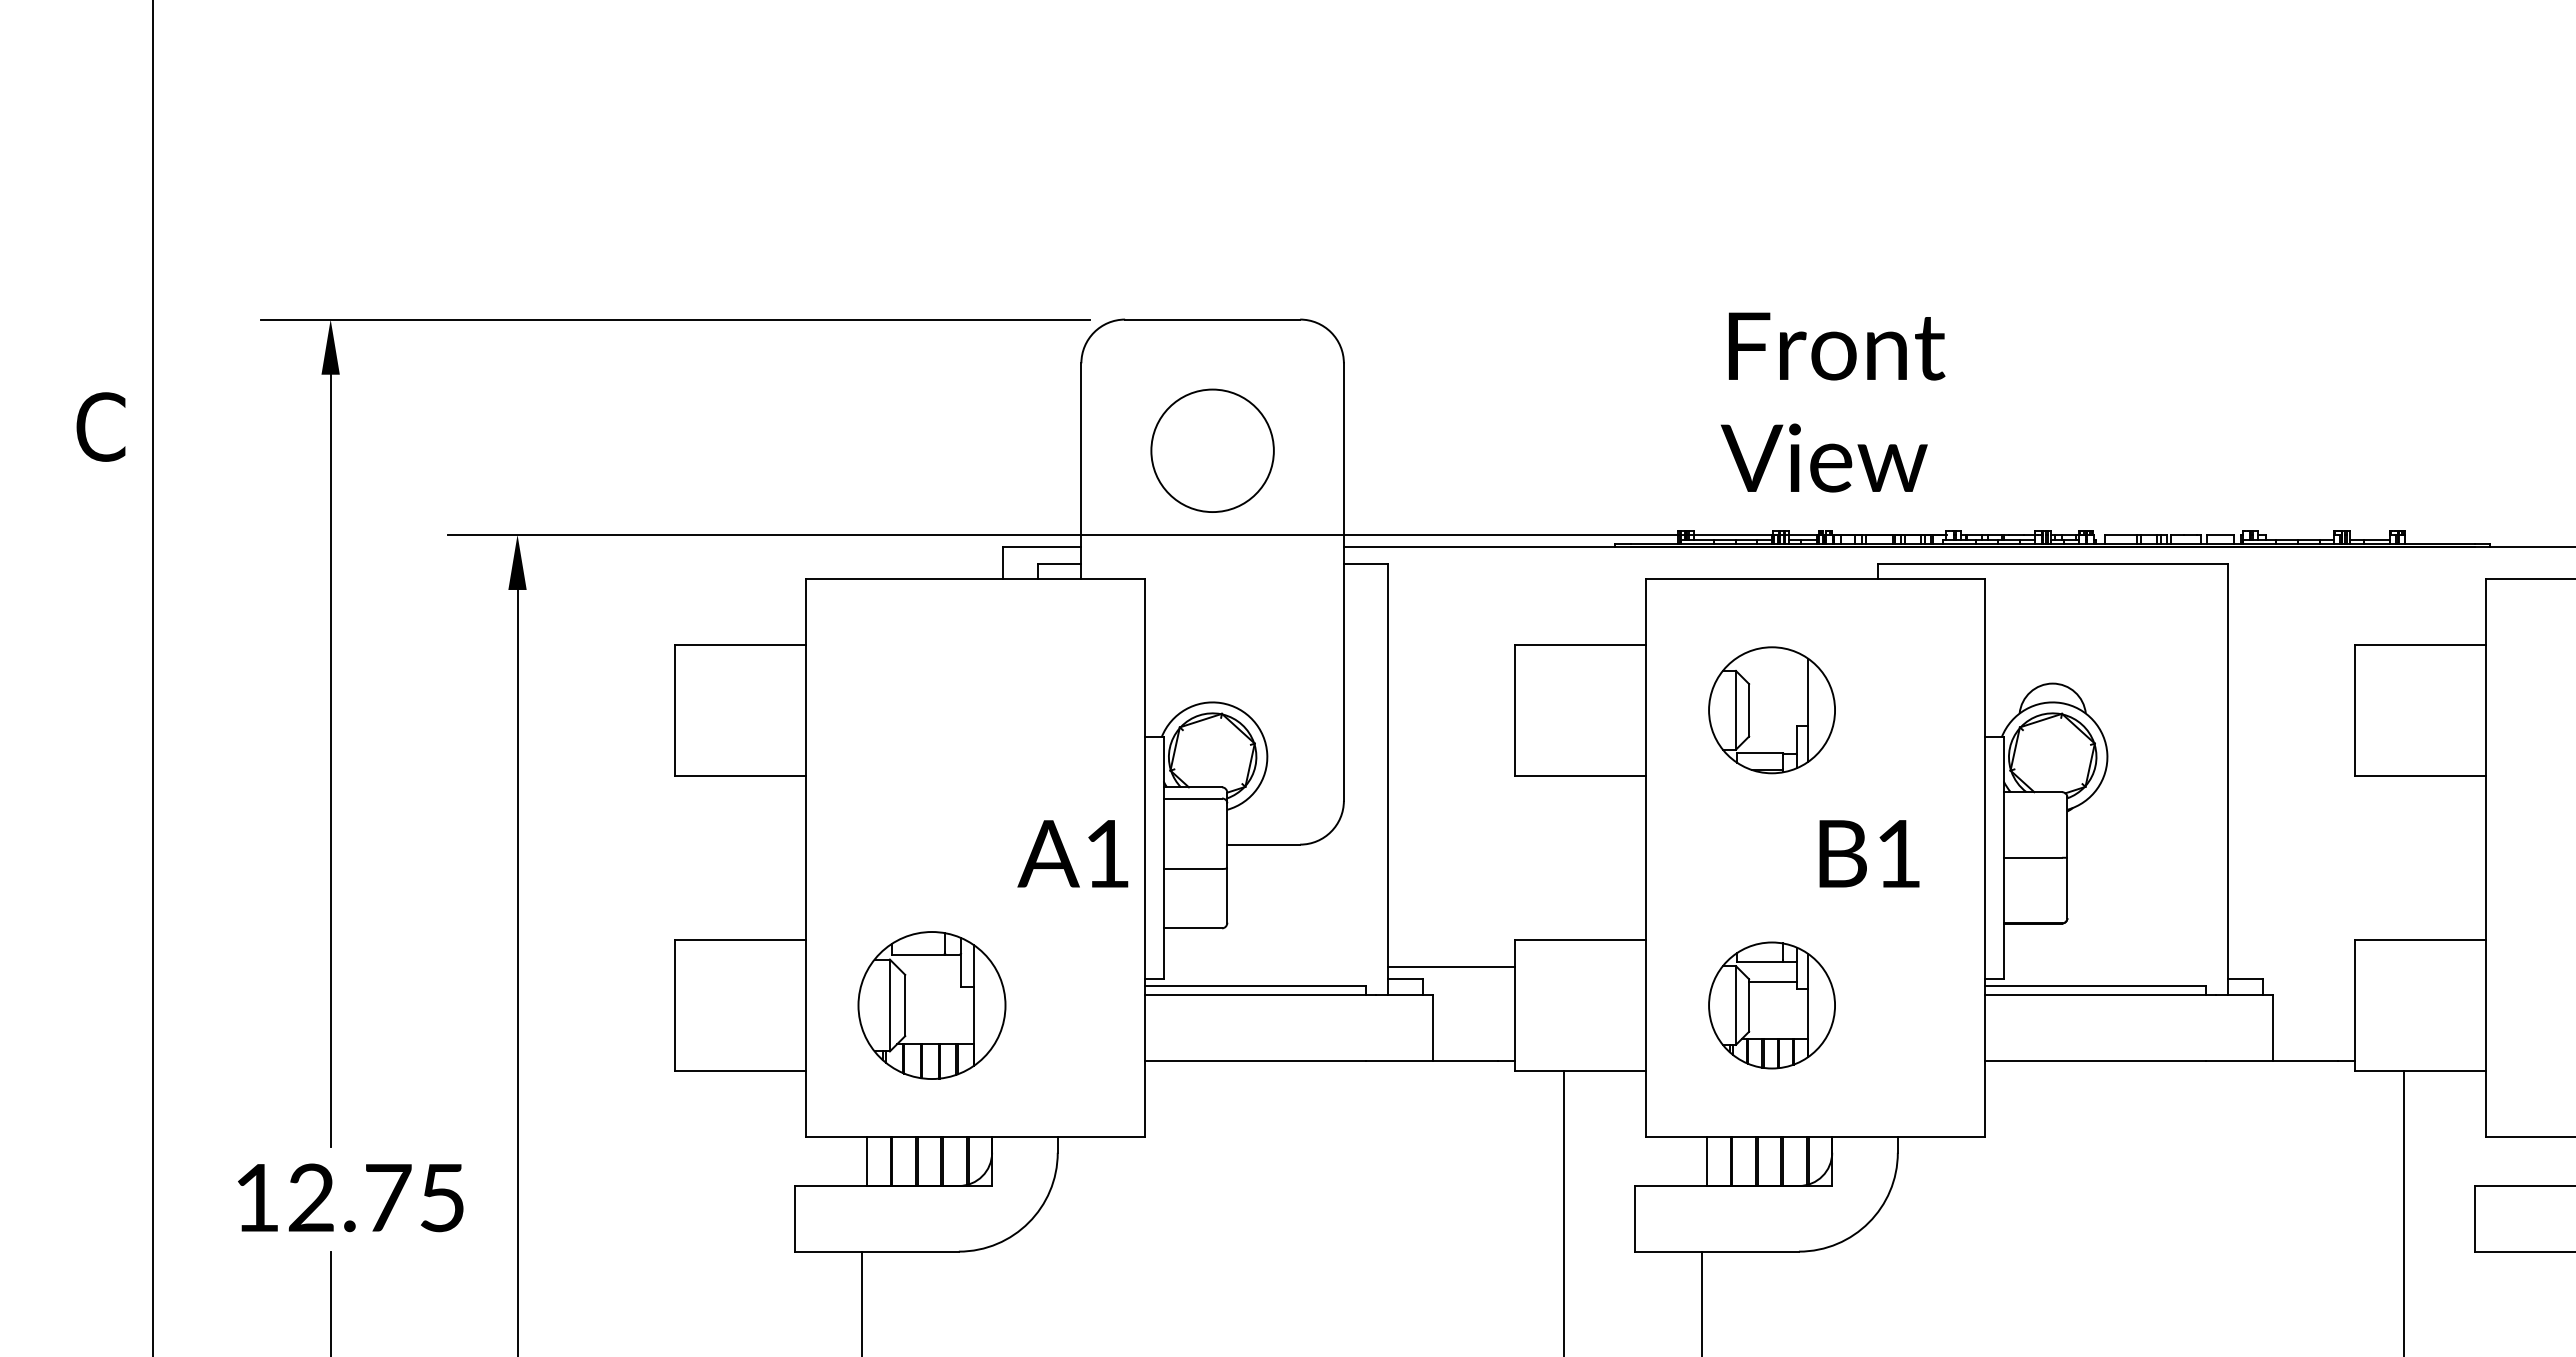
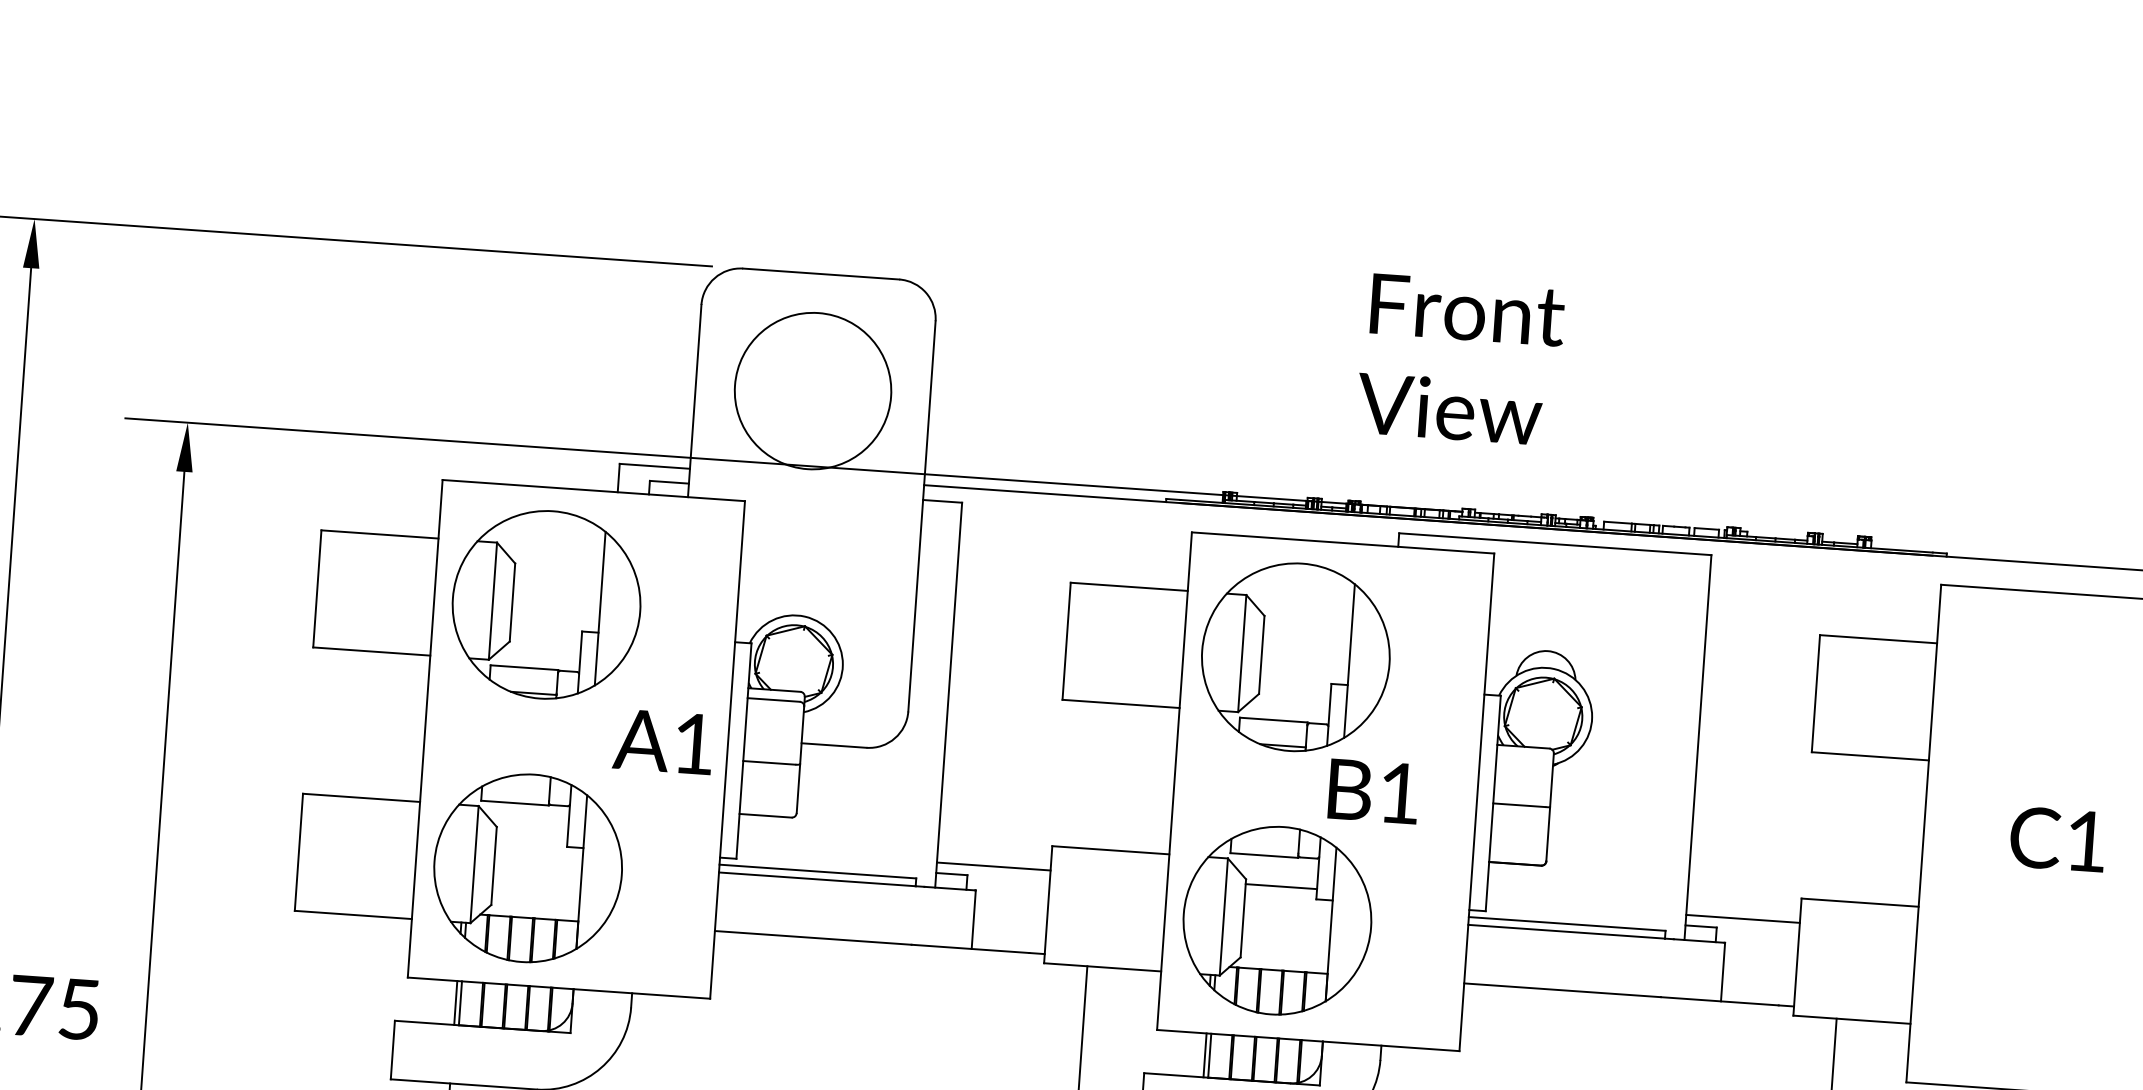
text: (1833, 402) -> (1461, 359), moved
circle: (1212, 450) -> (812, 390), size x1.43
part: (931, 710) -> (546, 605), added
part: (1771, 710) -> (1295, 657), size x1.67
line: (2291, 967) -> (1743, 919), added
part: (931, 1005) -> (527, 868), size x1.43
part: (1771, 1005) -> (1276, 920), size x1.67
line: (861, 1161) -> (455, 1003), added
line: (1701, 1161) -> (1204, 1055), added

